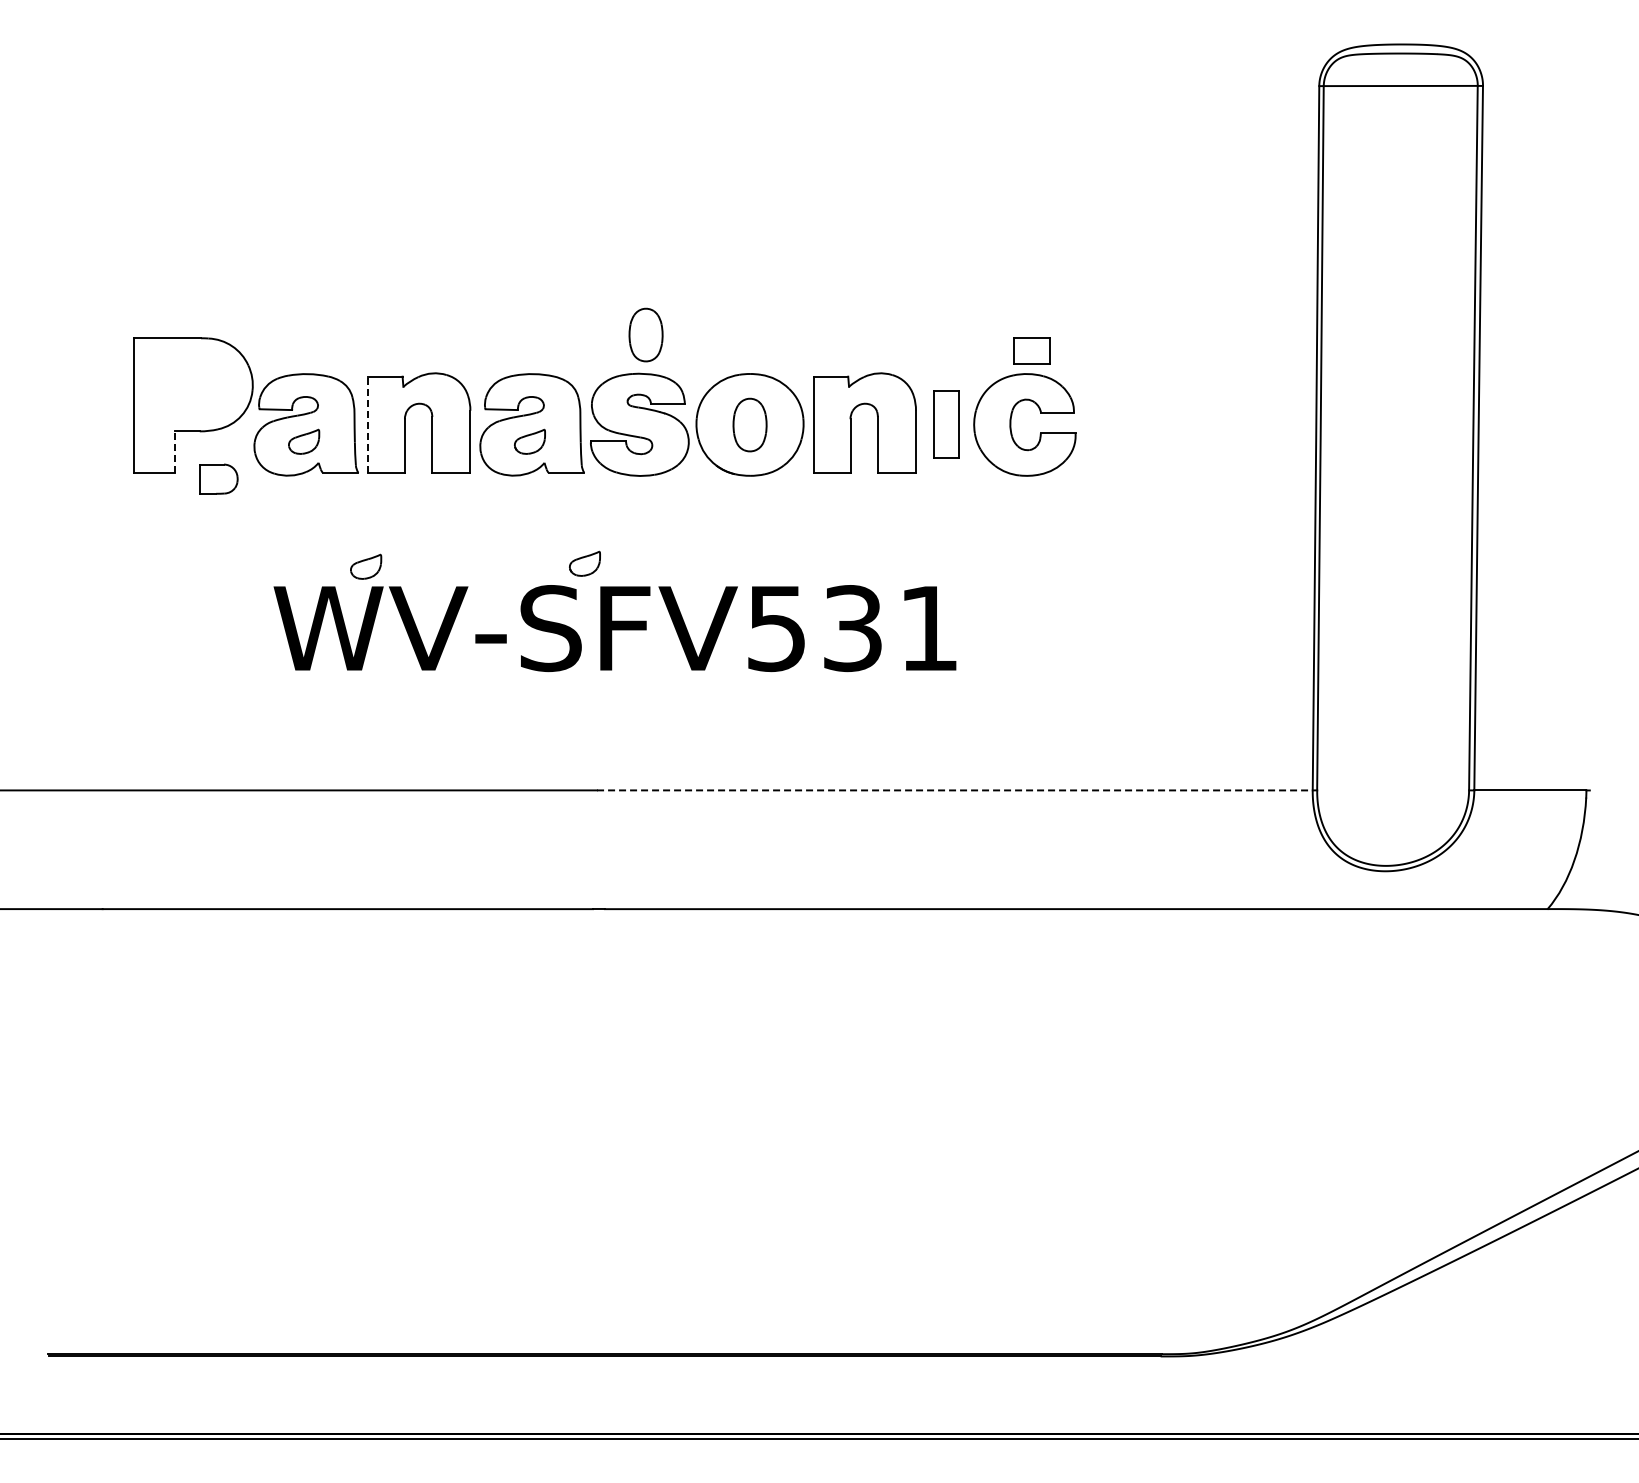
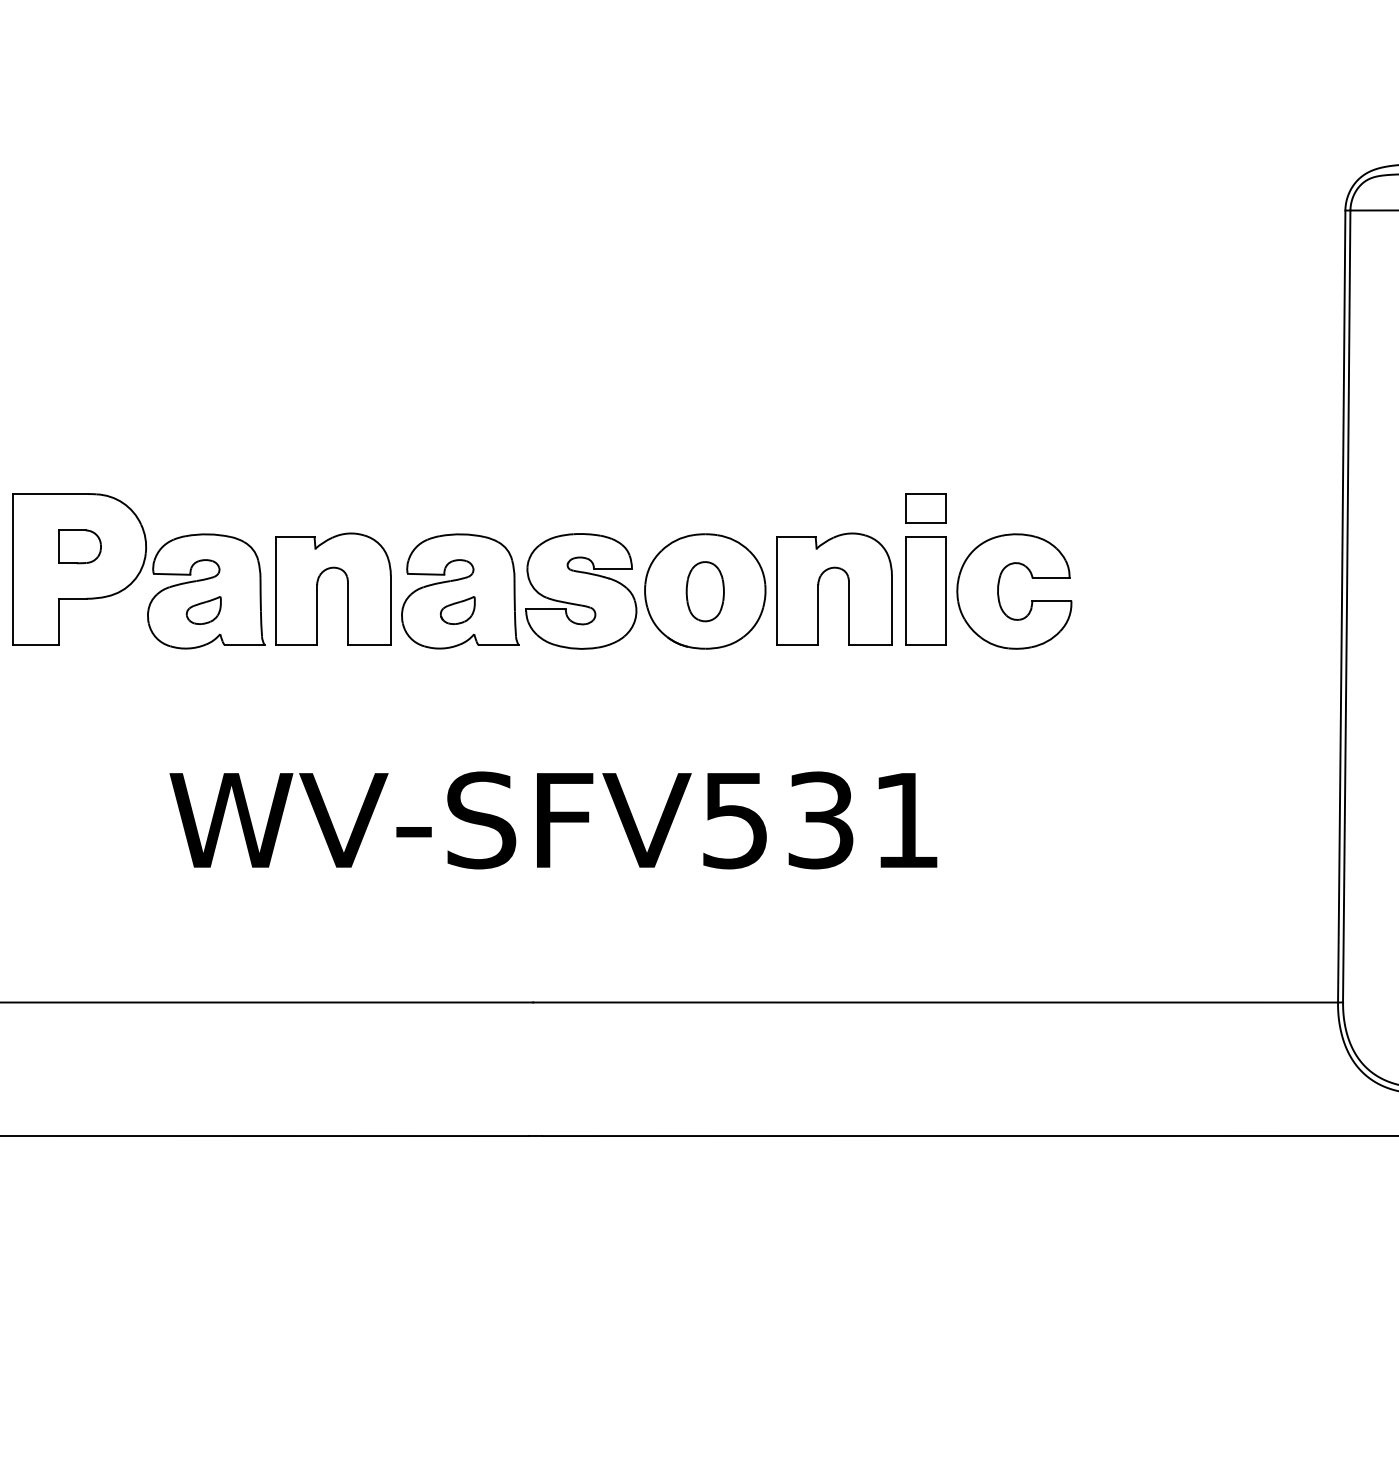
part: (645, 334) -> (587, 489), removed
part: (1031, 350) -> (926, 507), moved
line: (367, 424) -> (275, 591), dashed -> solid
part: (946, 424) -> (926, 591), size x1.43
line: (175, 452) -> (59, 622), dashed -> solid
part: (218, 478) -> (79, 546), moved
part: (584, 563) -> (519, 747), removed
part: (366, 566) -> (274, 750), removed
line: (954, 790) -> (935, 1002), dashed -> solid

